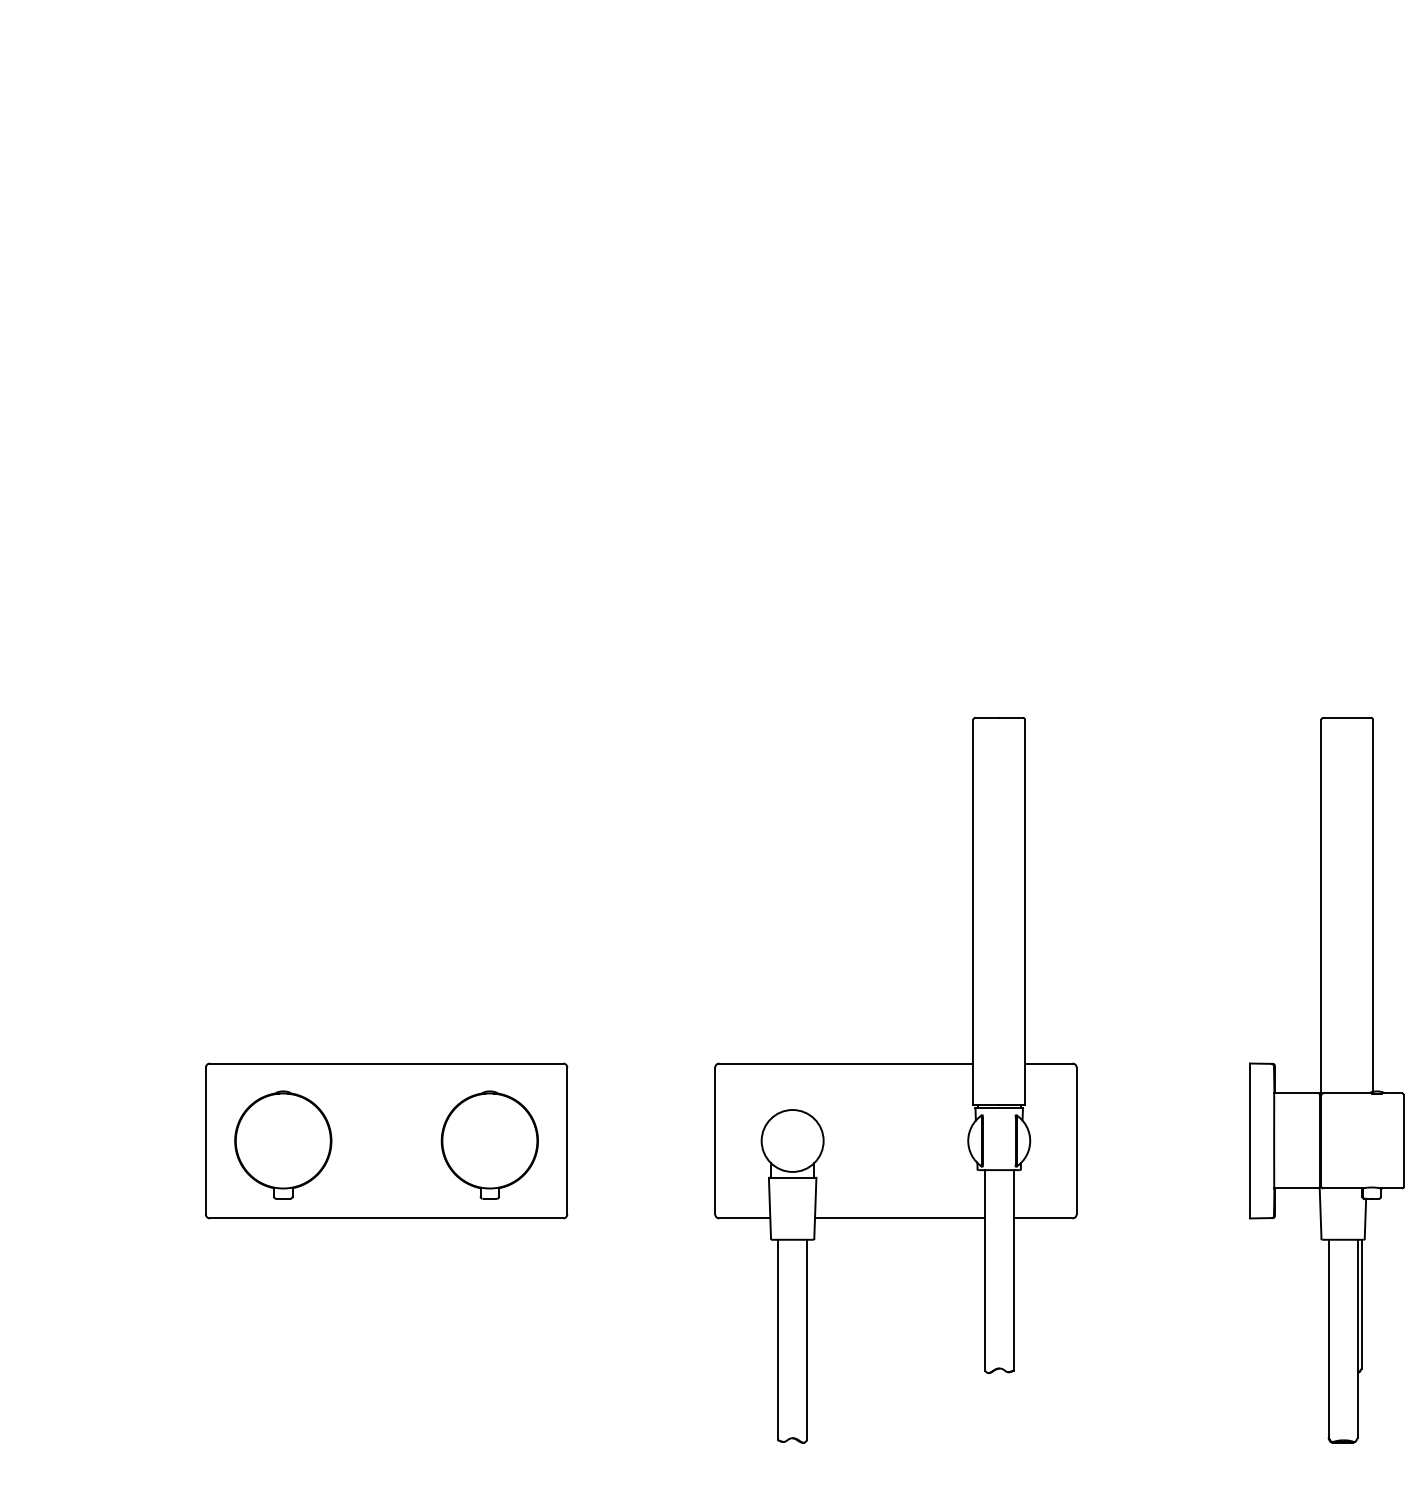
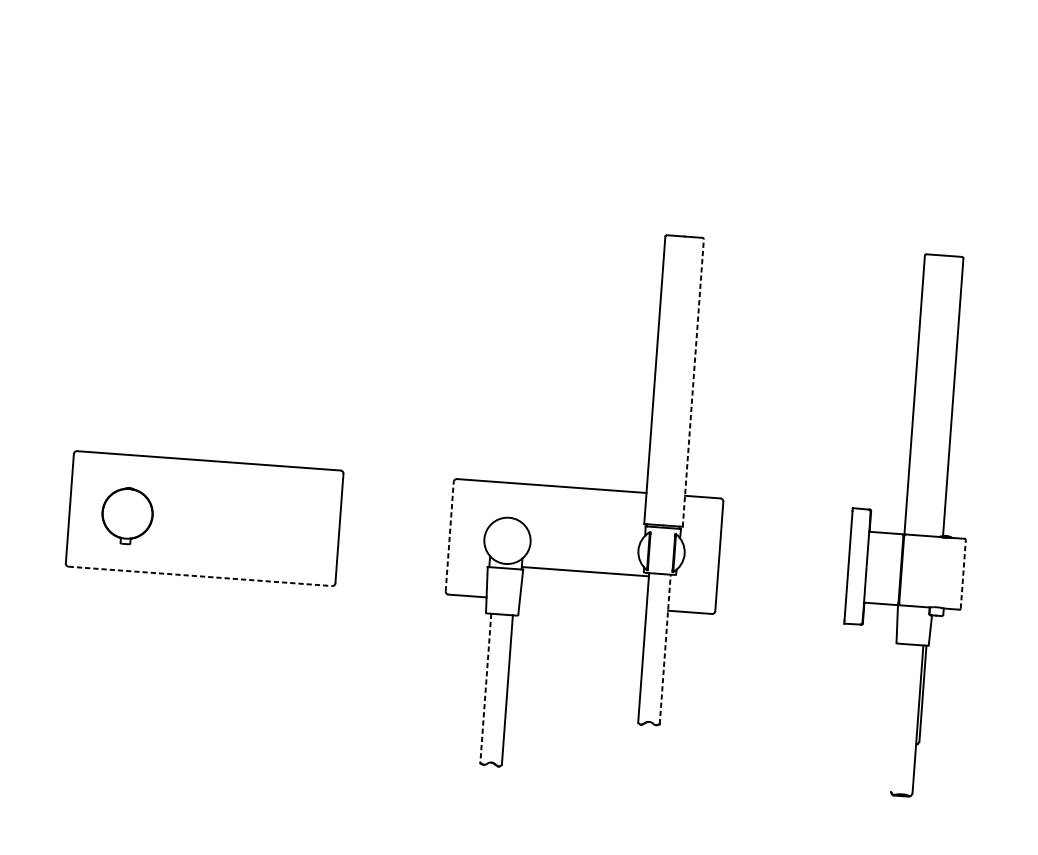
line: (1025, 912) -> (693, 383), solid -> dashed
line: (715, 1140) -> (449, 536), solid -> dashed
line: (1403, 1140) -> (963, 573), solid -> dashed
part: (283, 1144) -> (127, 515), size x0.7
part: (489, 1144) -> (281, 526), removed
line: (386, 1218) -> (200, 576), solid -> dashed
line: (899, 1218) -> (585, 571), moved
line: (1013, 1269) -> (665, 648), solid -> dashed
line: (1328, 1338) -> (896, 717), removed
line: (778, 1340) -> (486, 688), solid -> dashed

